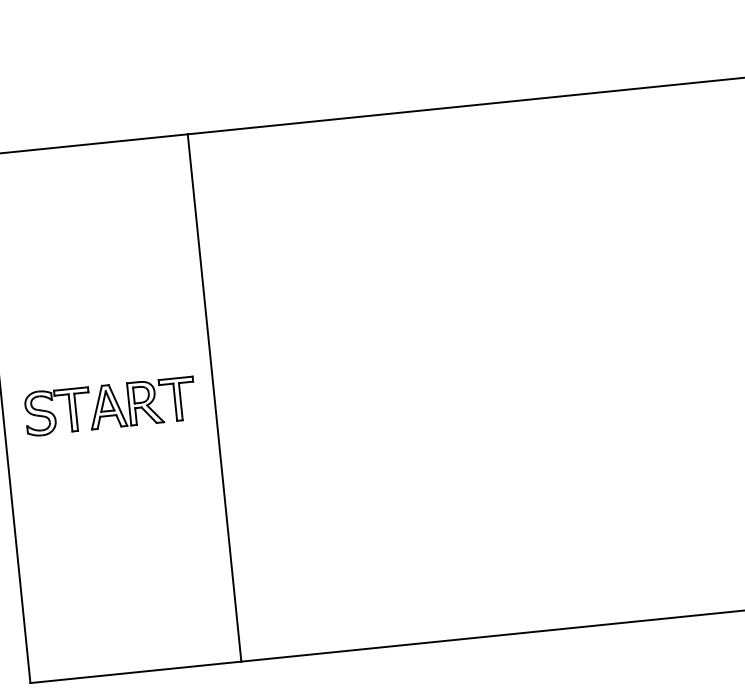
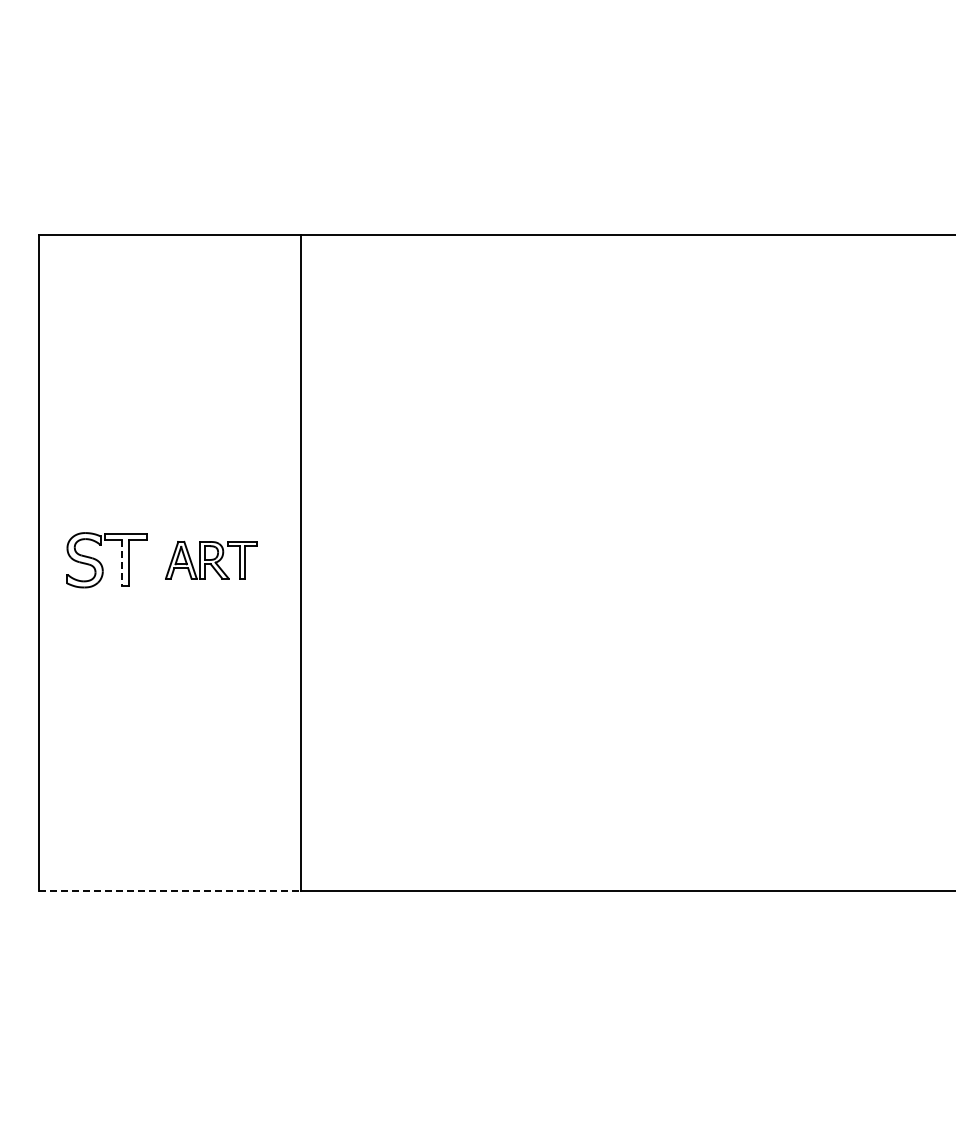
part: (142, 403) -> (211, 560), size x0.7
line: (70, 412) -> (122, 563), solid -> dashed
line: (136, 672) -> (170, 891), solid -> dashed

